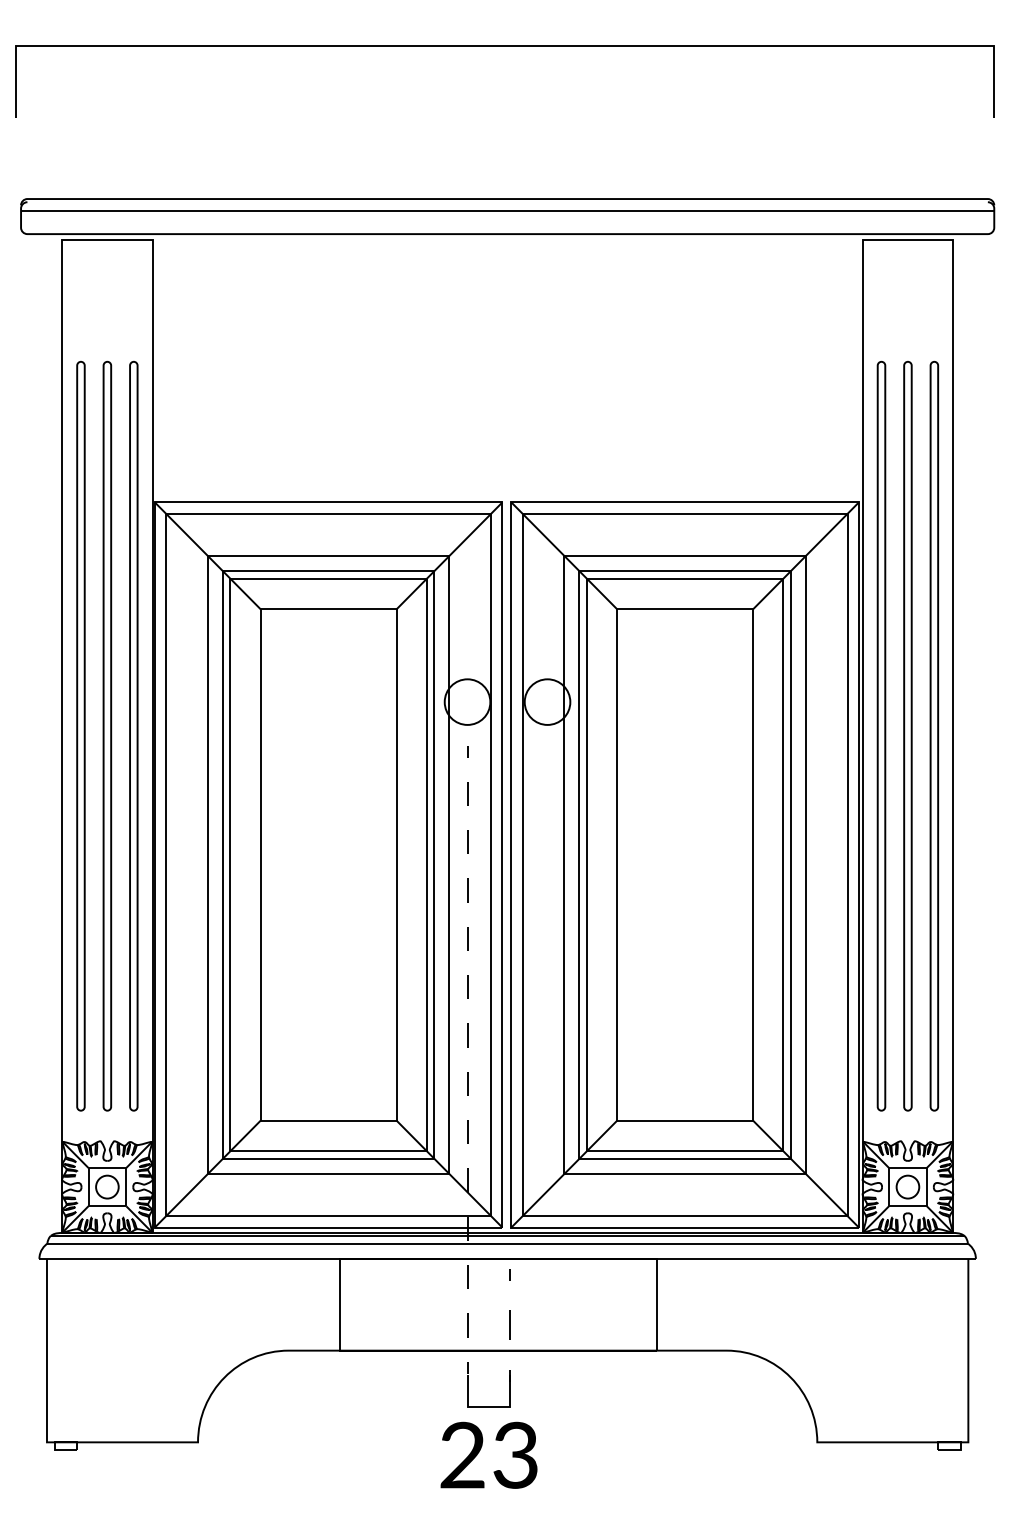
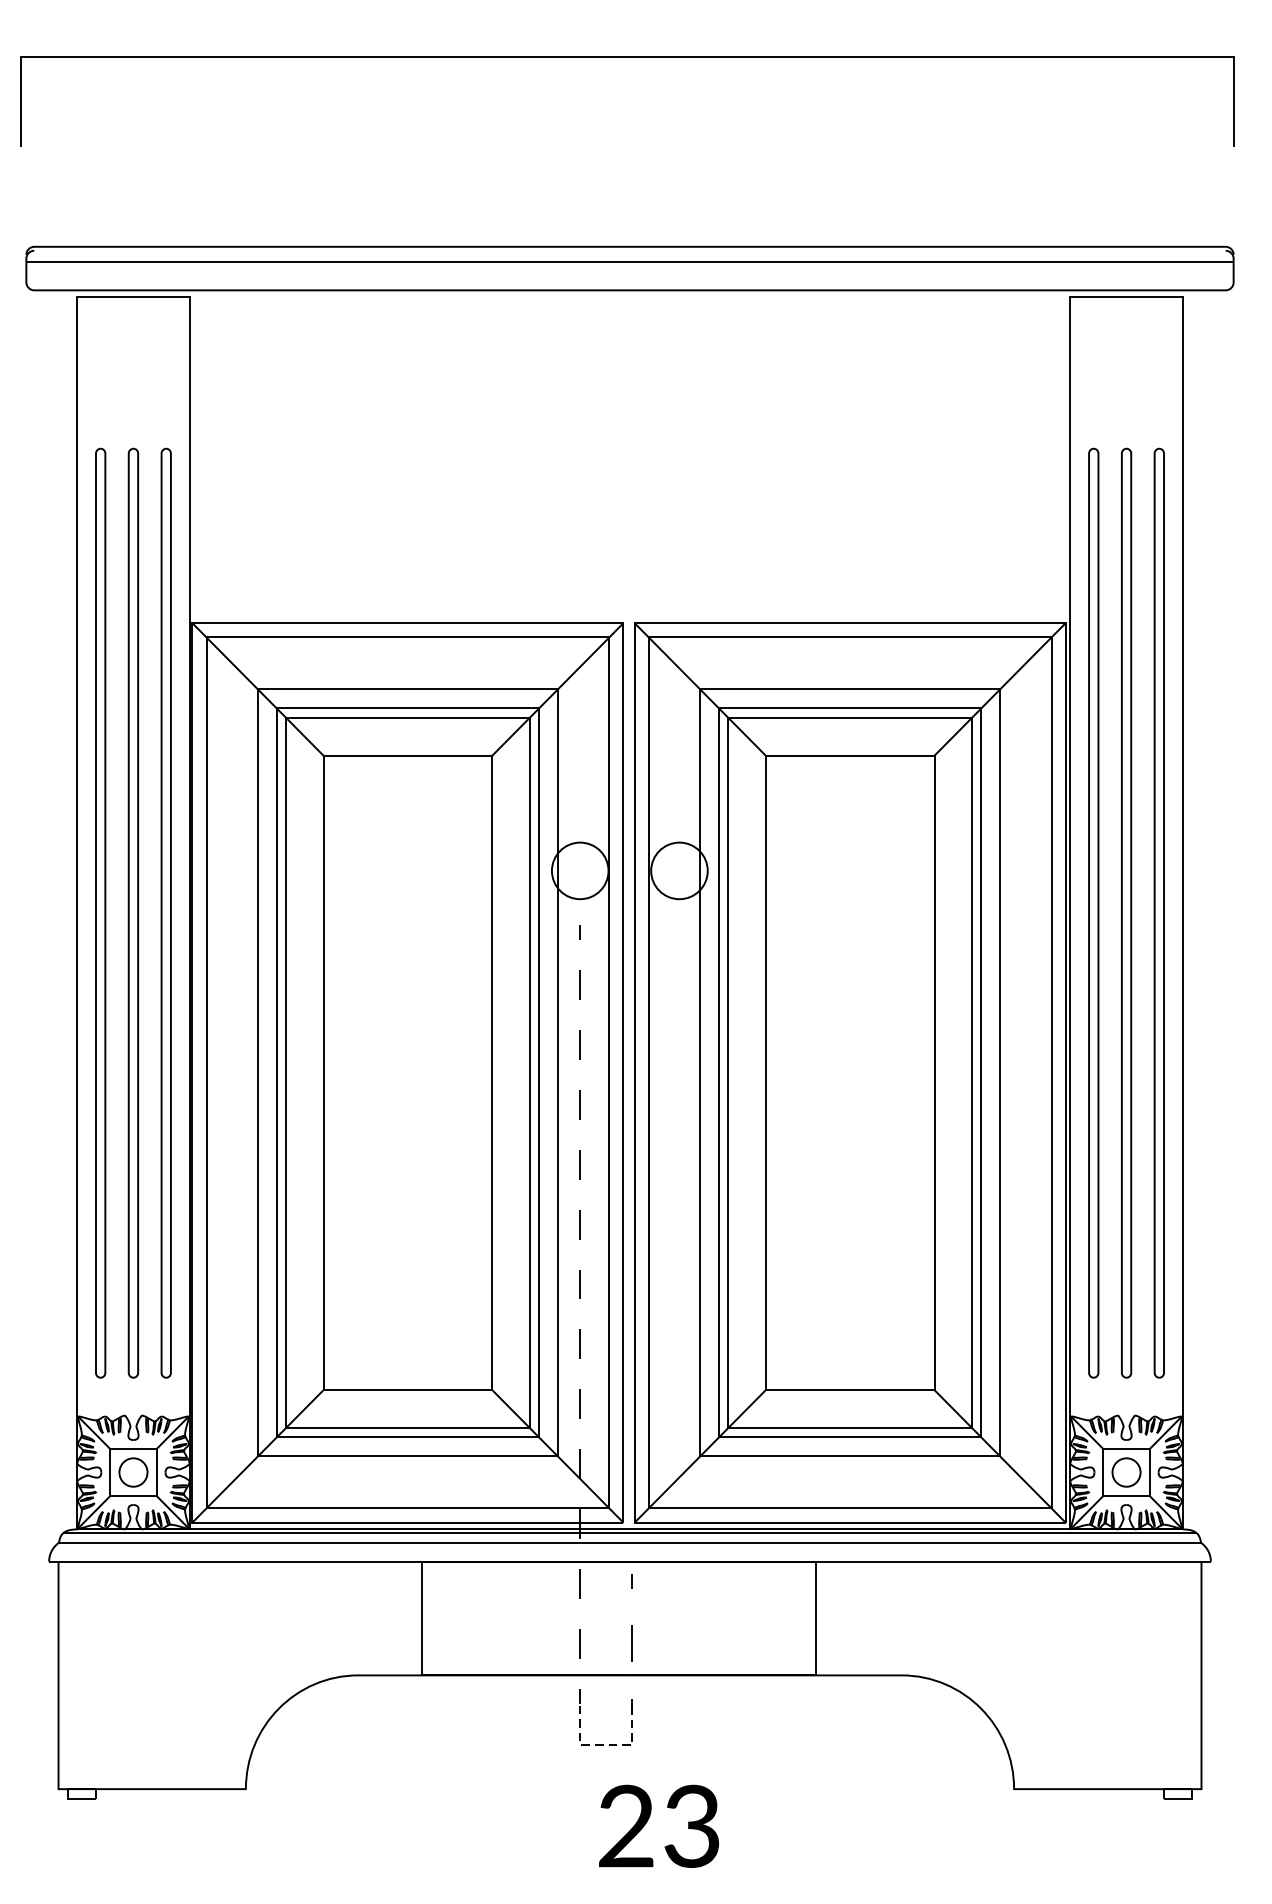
line: (488, 1407) -> (606, 1745), solid -> dashed
text: (488, 1454) -> (658, 1825), moved

